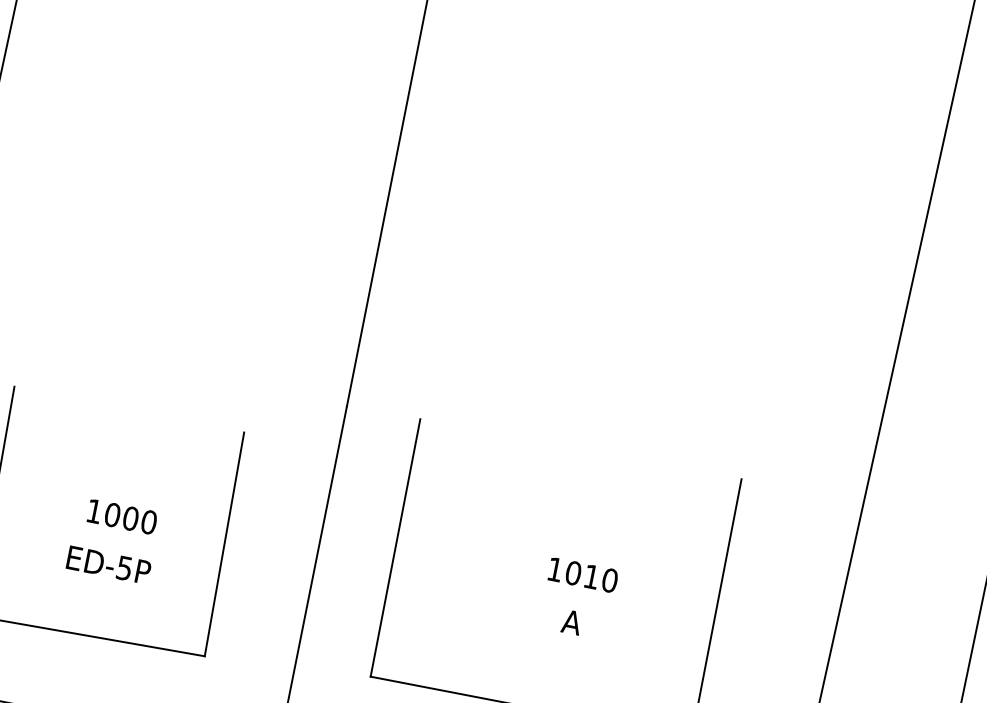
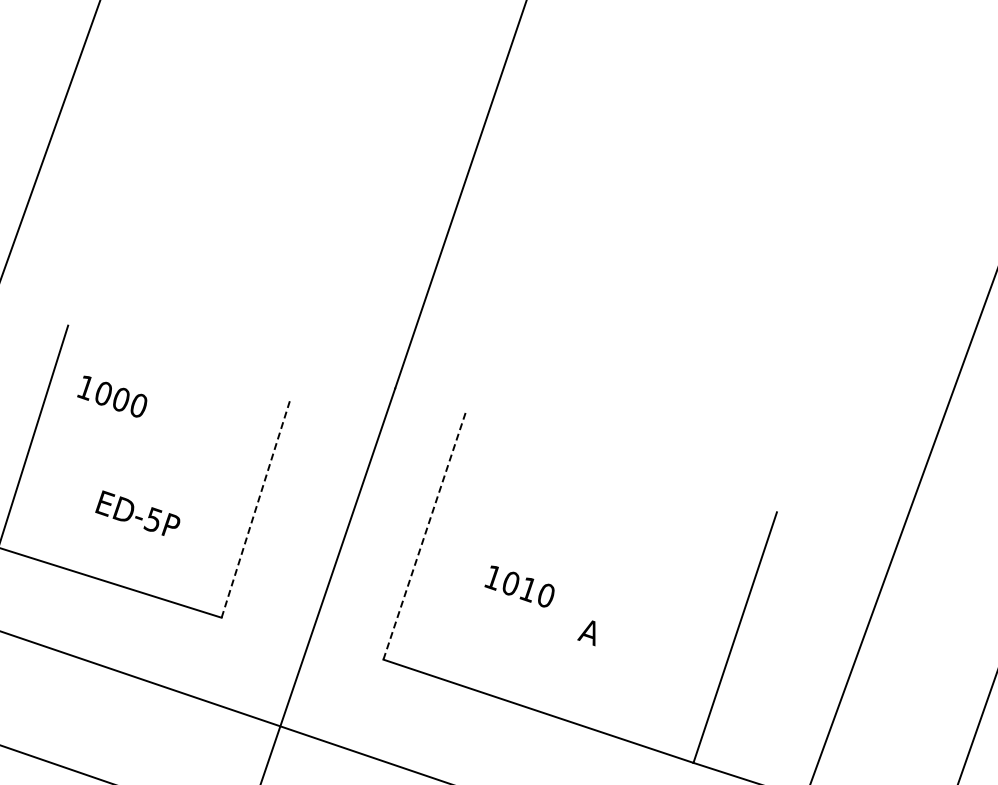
text: (121, 516) -> (112, 396), moved
line: (224, 544) -> (255, 509), solid -> dashed
line: (396, 547) -> (425, 534), solid -> dashed
text: (582, 575) -> (519, 586), moved

